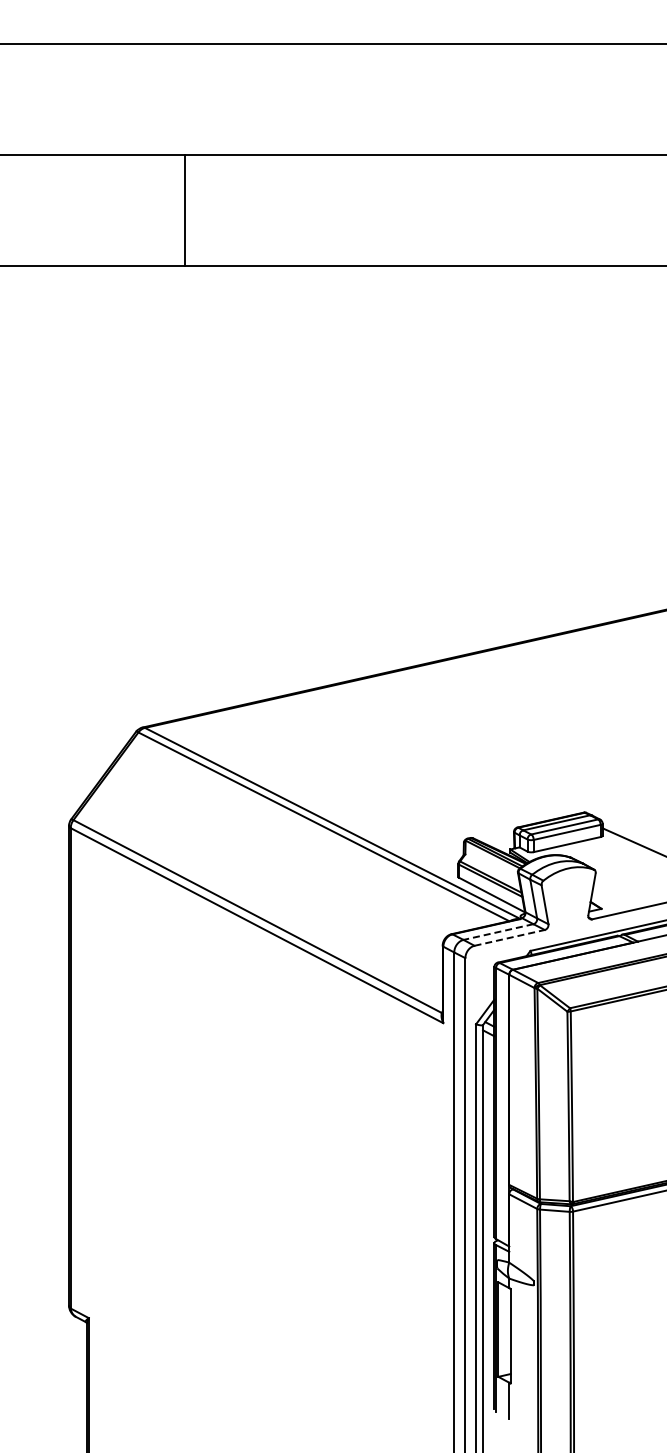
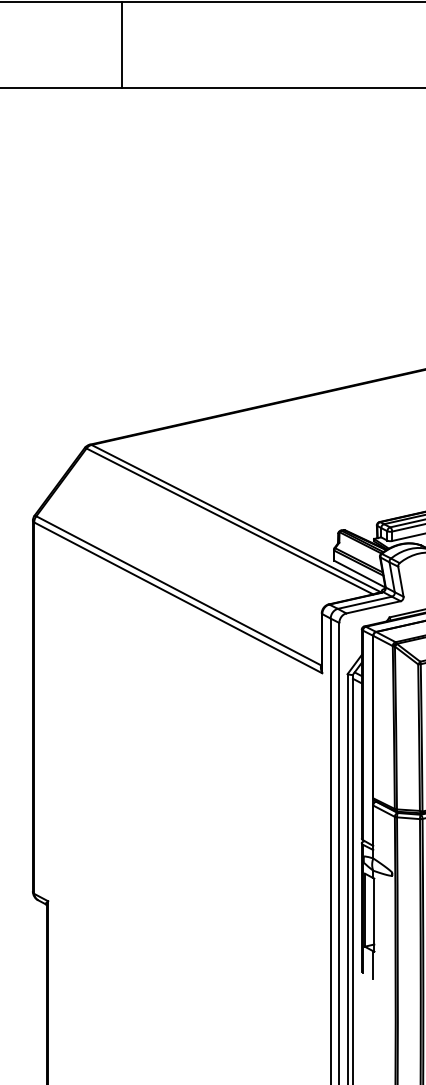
line: (498, 932) -> (364, 603), dashed -> solid
line: (510, 937) -> (374, 607), dashed -> solid

